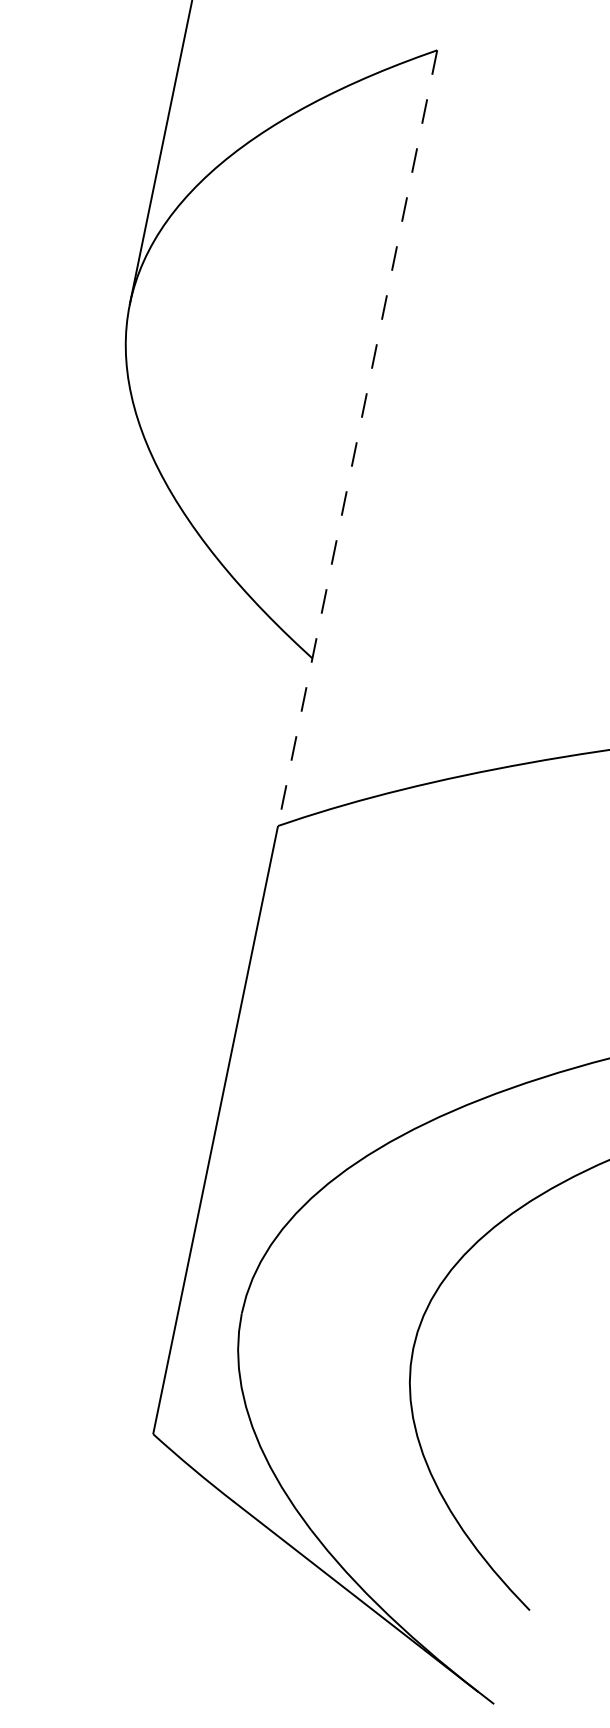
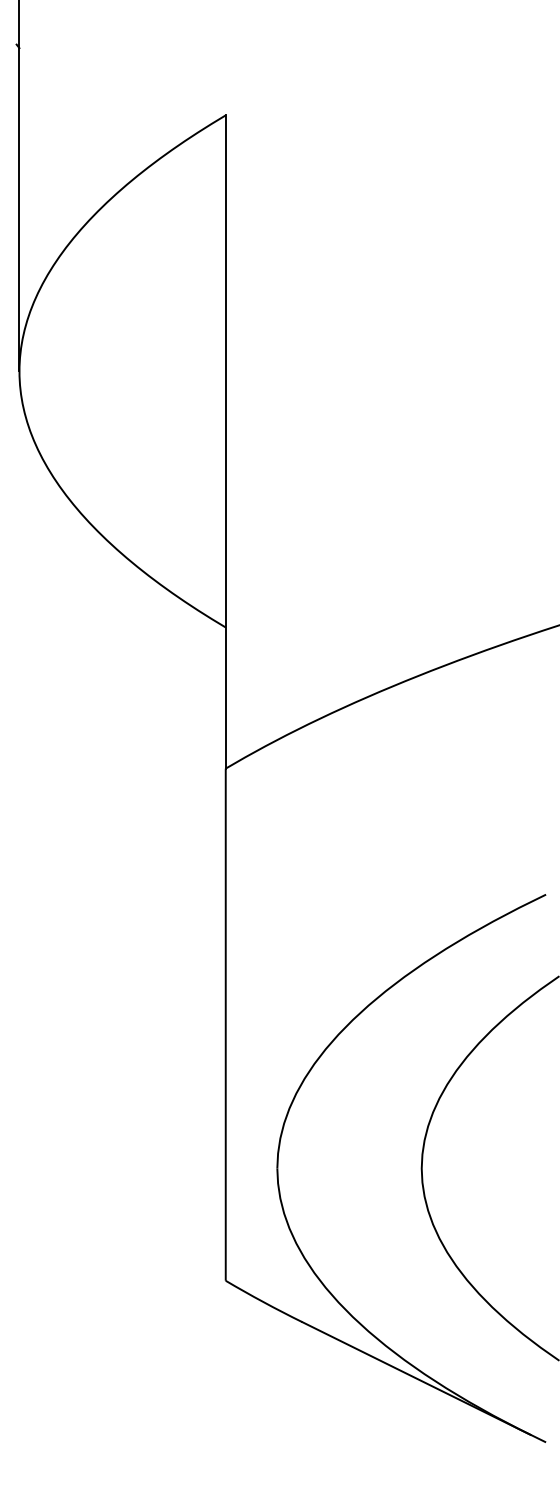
line: (357, 438) -> (225, 442), dashed -> solid

